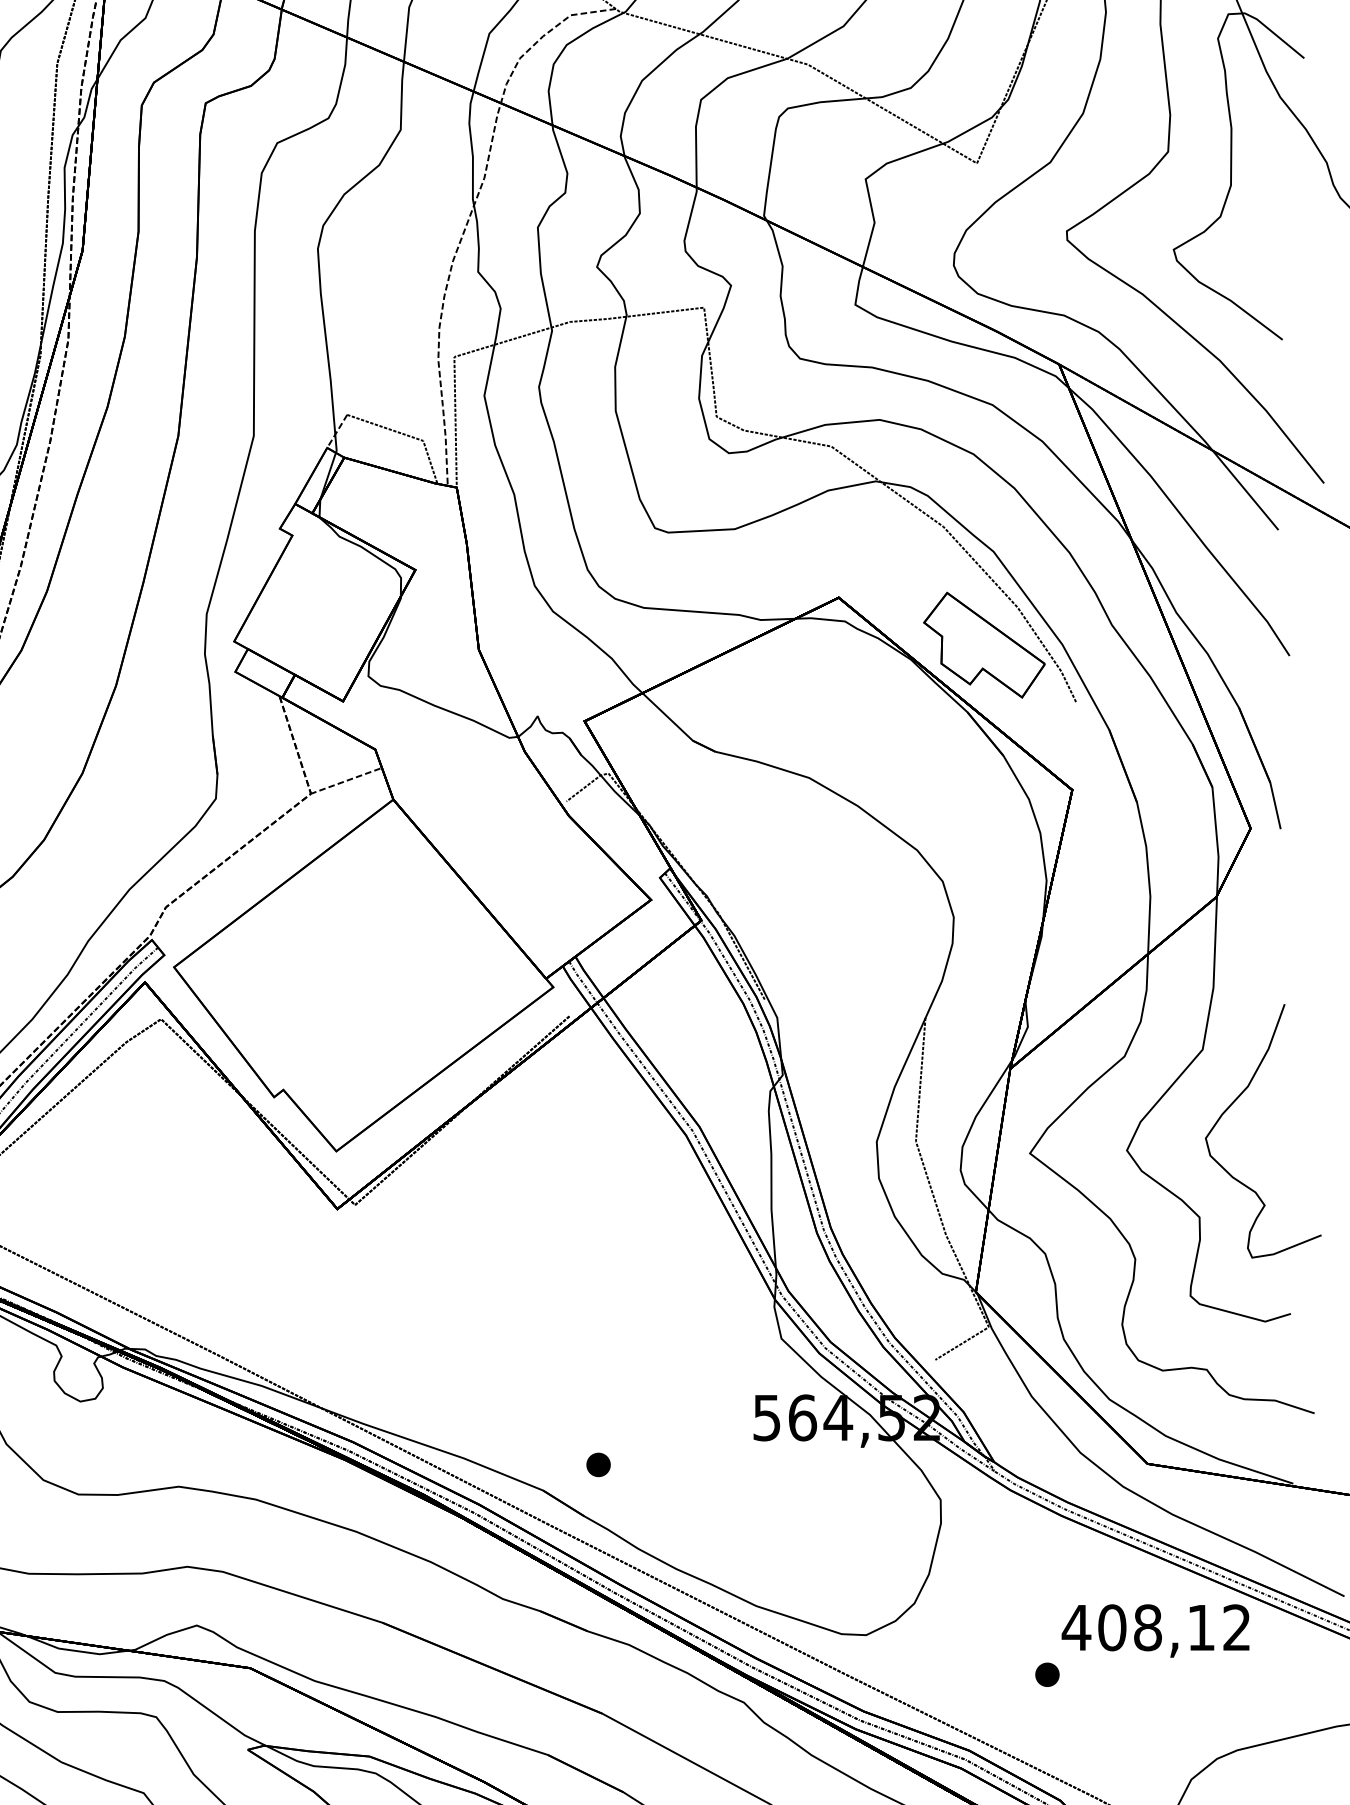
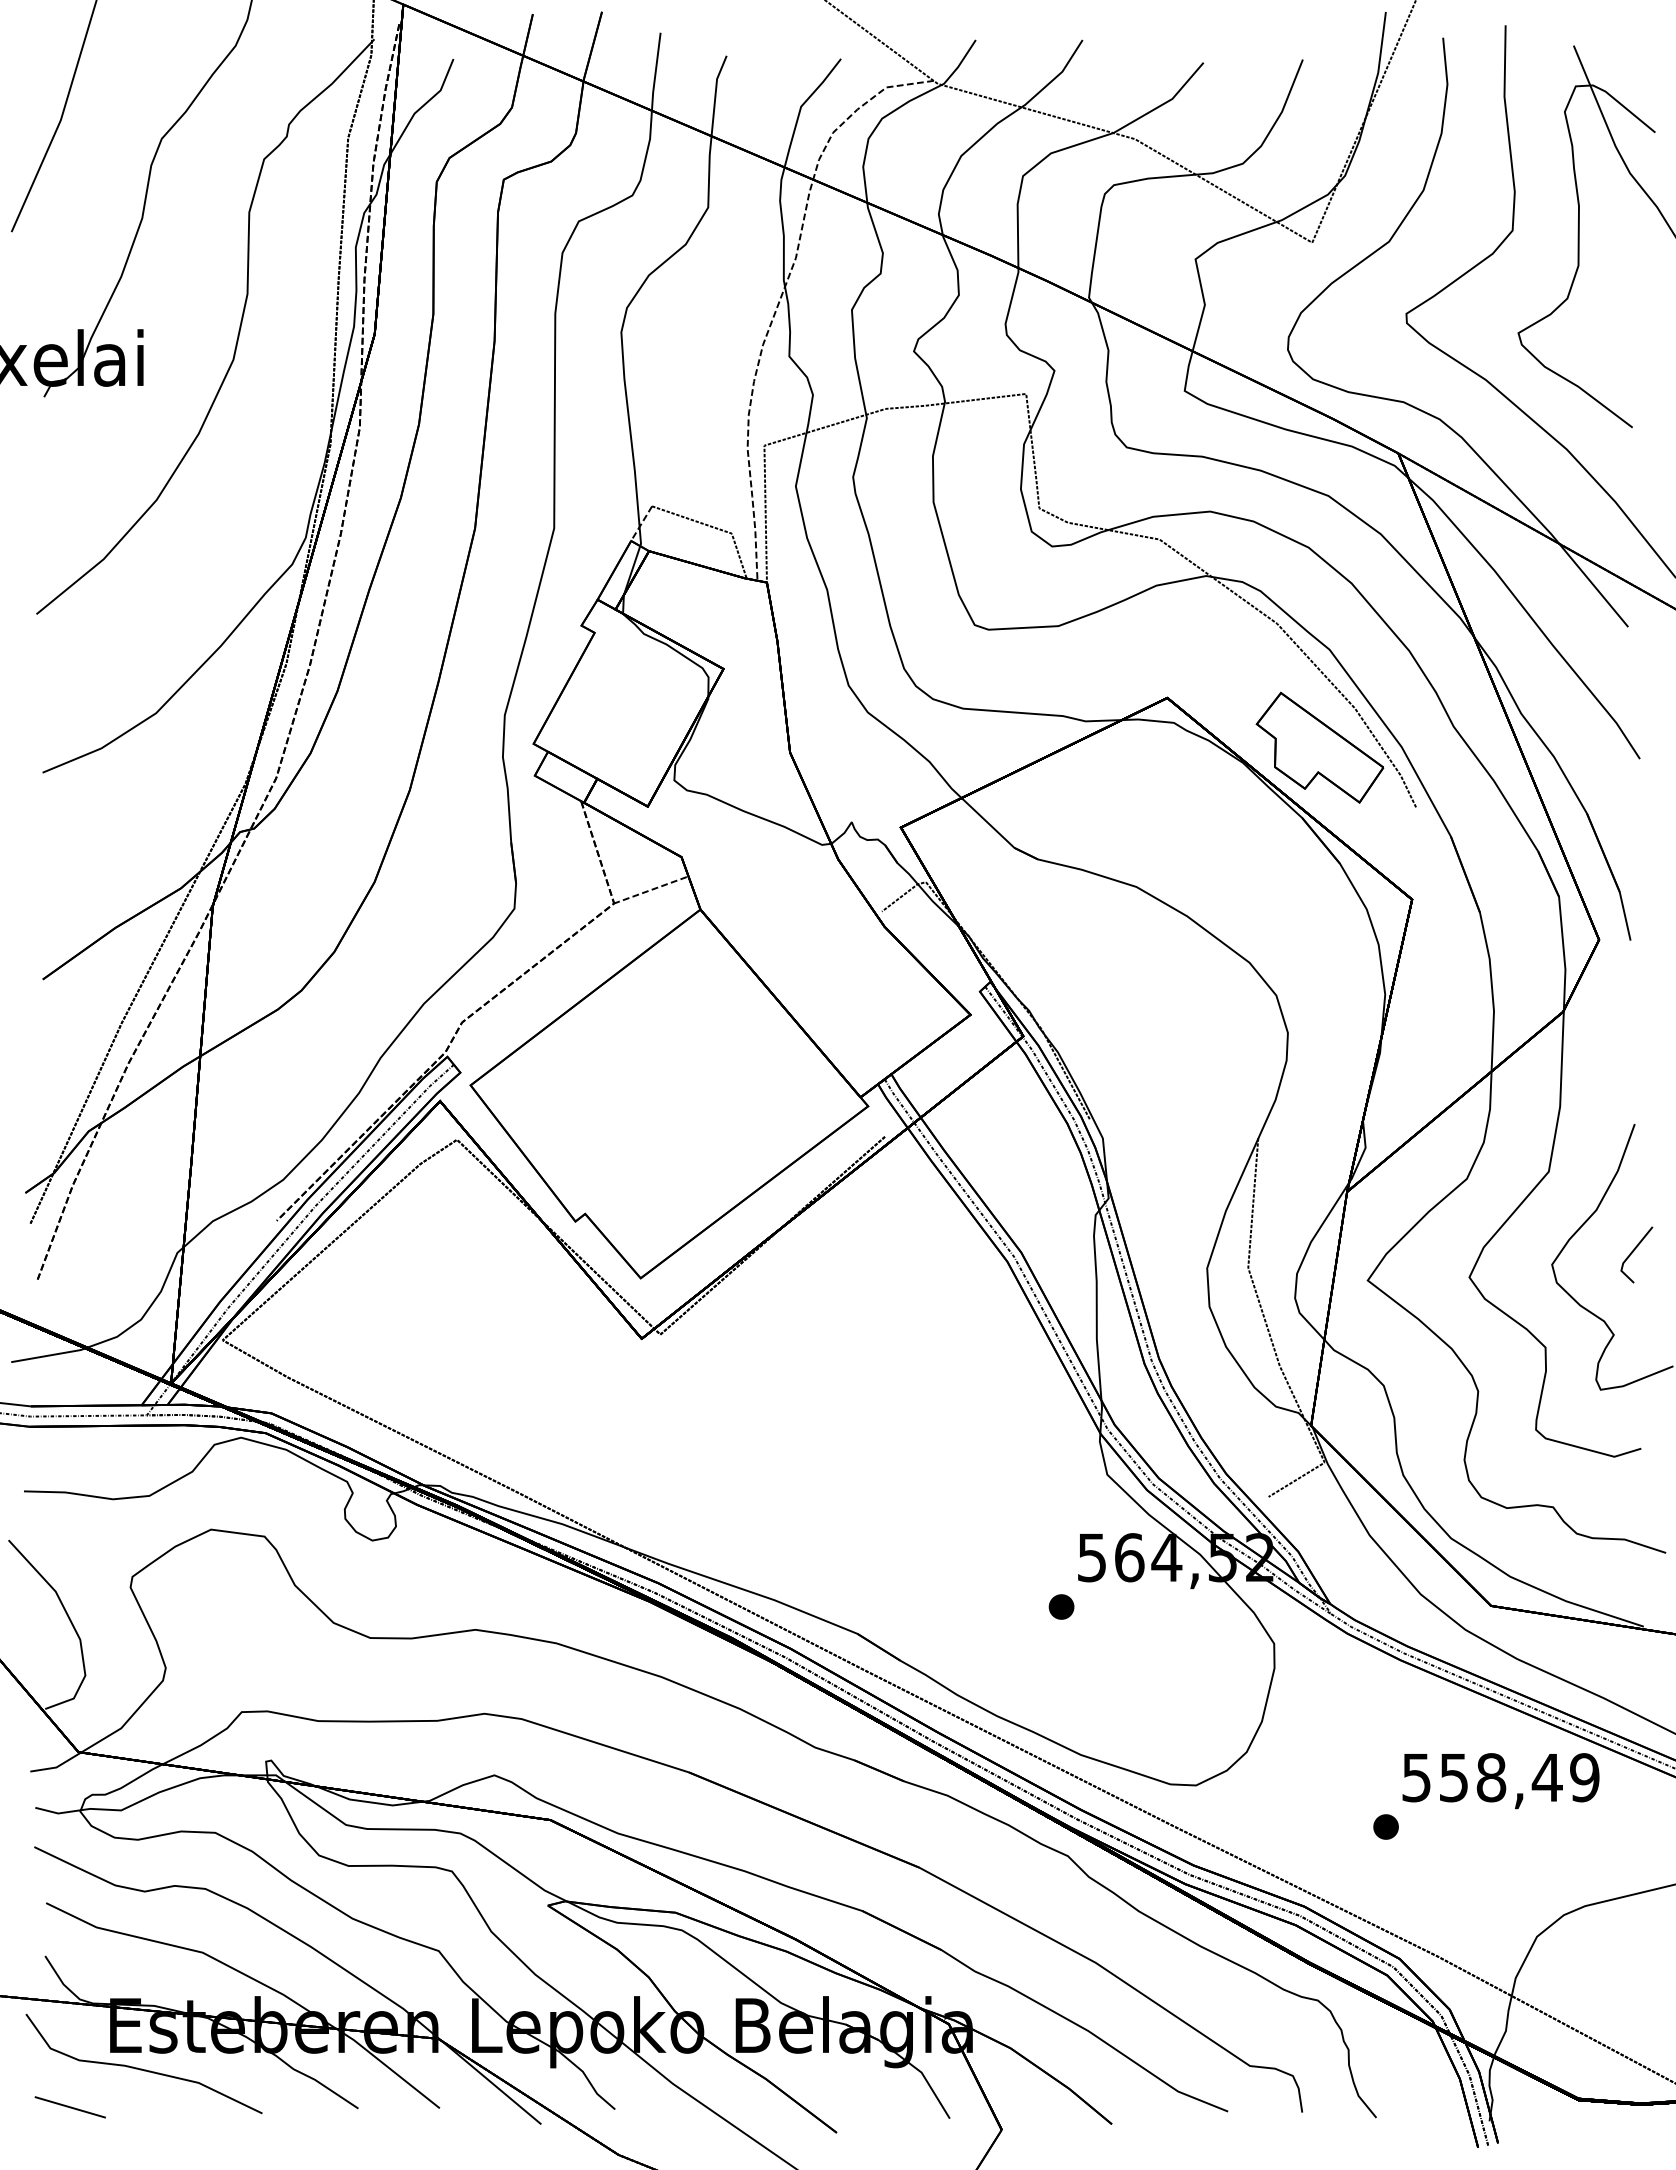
line: (1284, 1125) -> (1634, 1251), added
part: (598, 1464) -> (1061, 1606), moved
text: (1156, 1627) -> (1500, 1777), 408,12 -> 558,49

